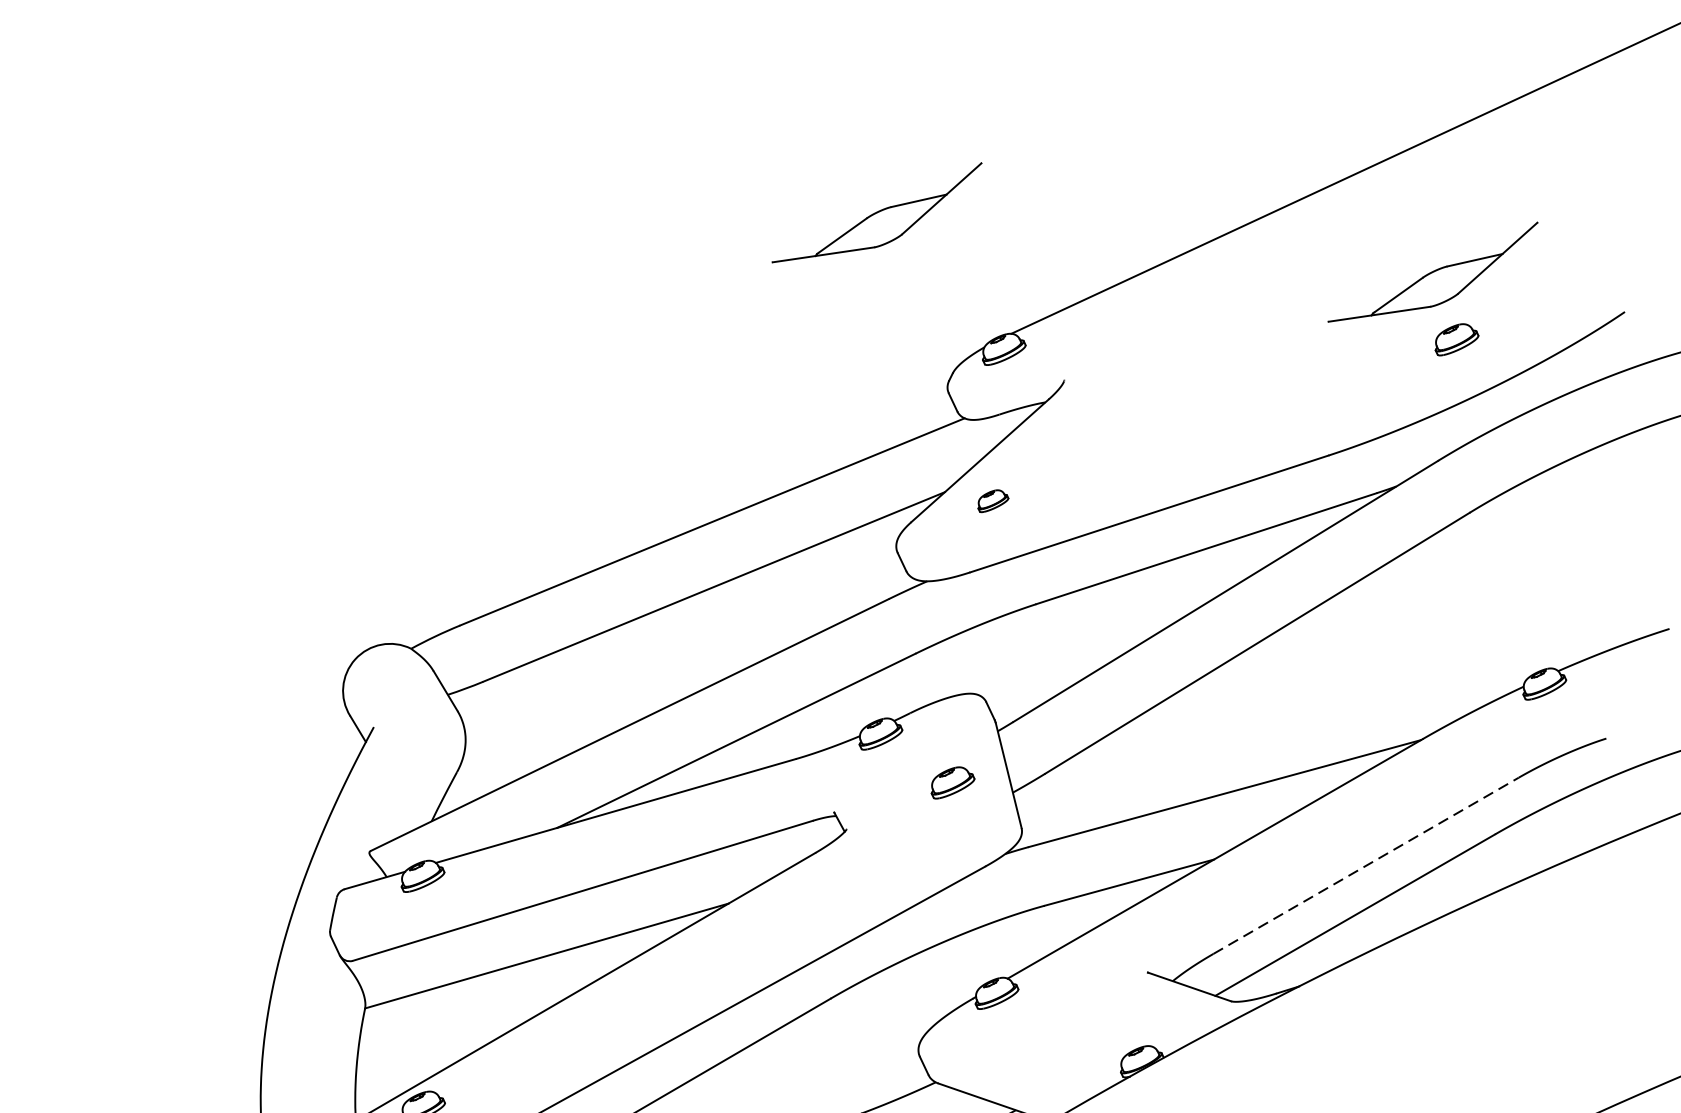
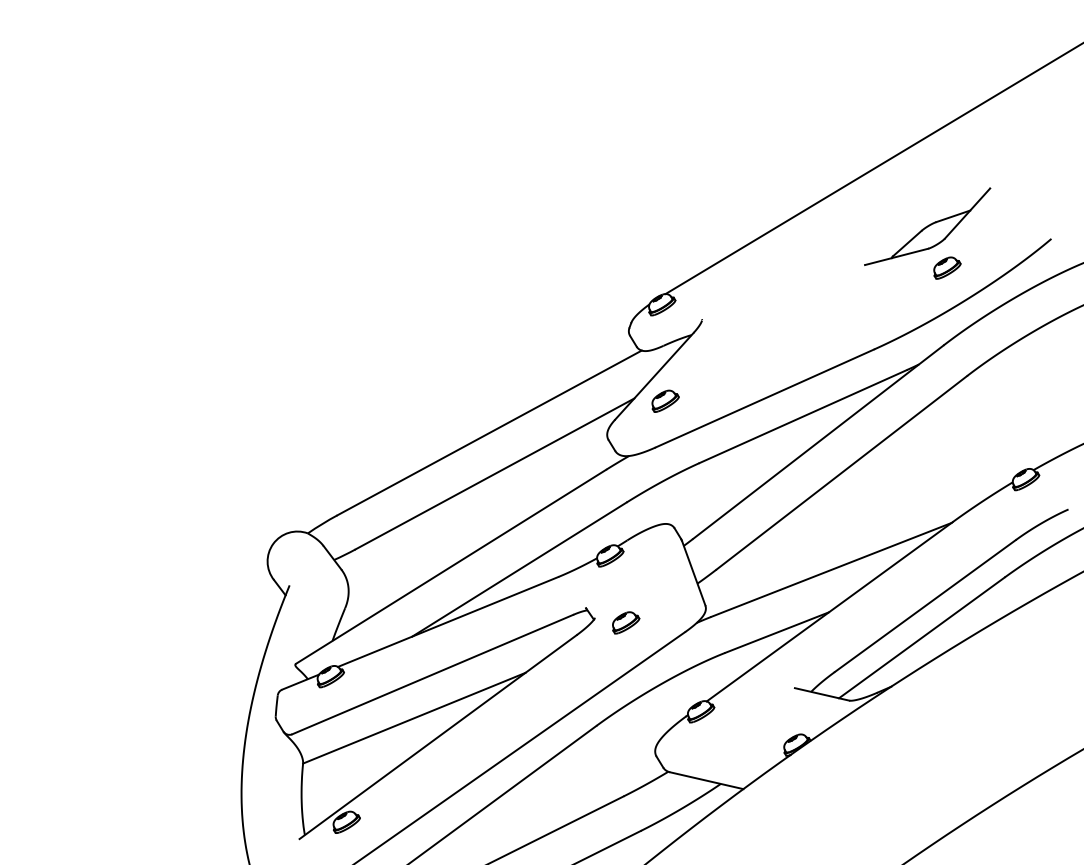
part: (876, 212) -> (572, 226), removed
part: (993, 500) -> (665, 400), size x1.43
part: (953, 782) -> (626, 622), moved
line: (1366, 866) -> (925, 606), dashed -> solid

